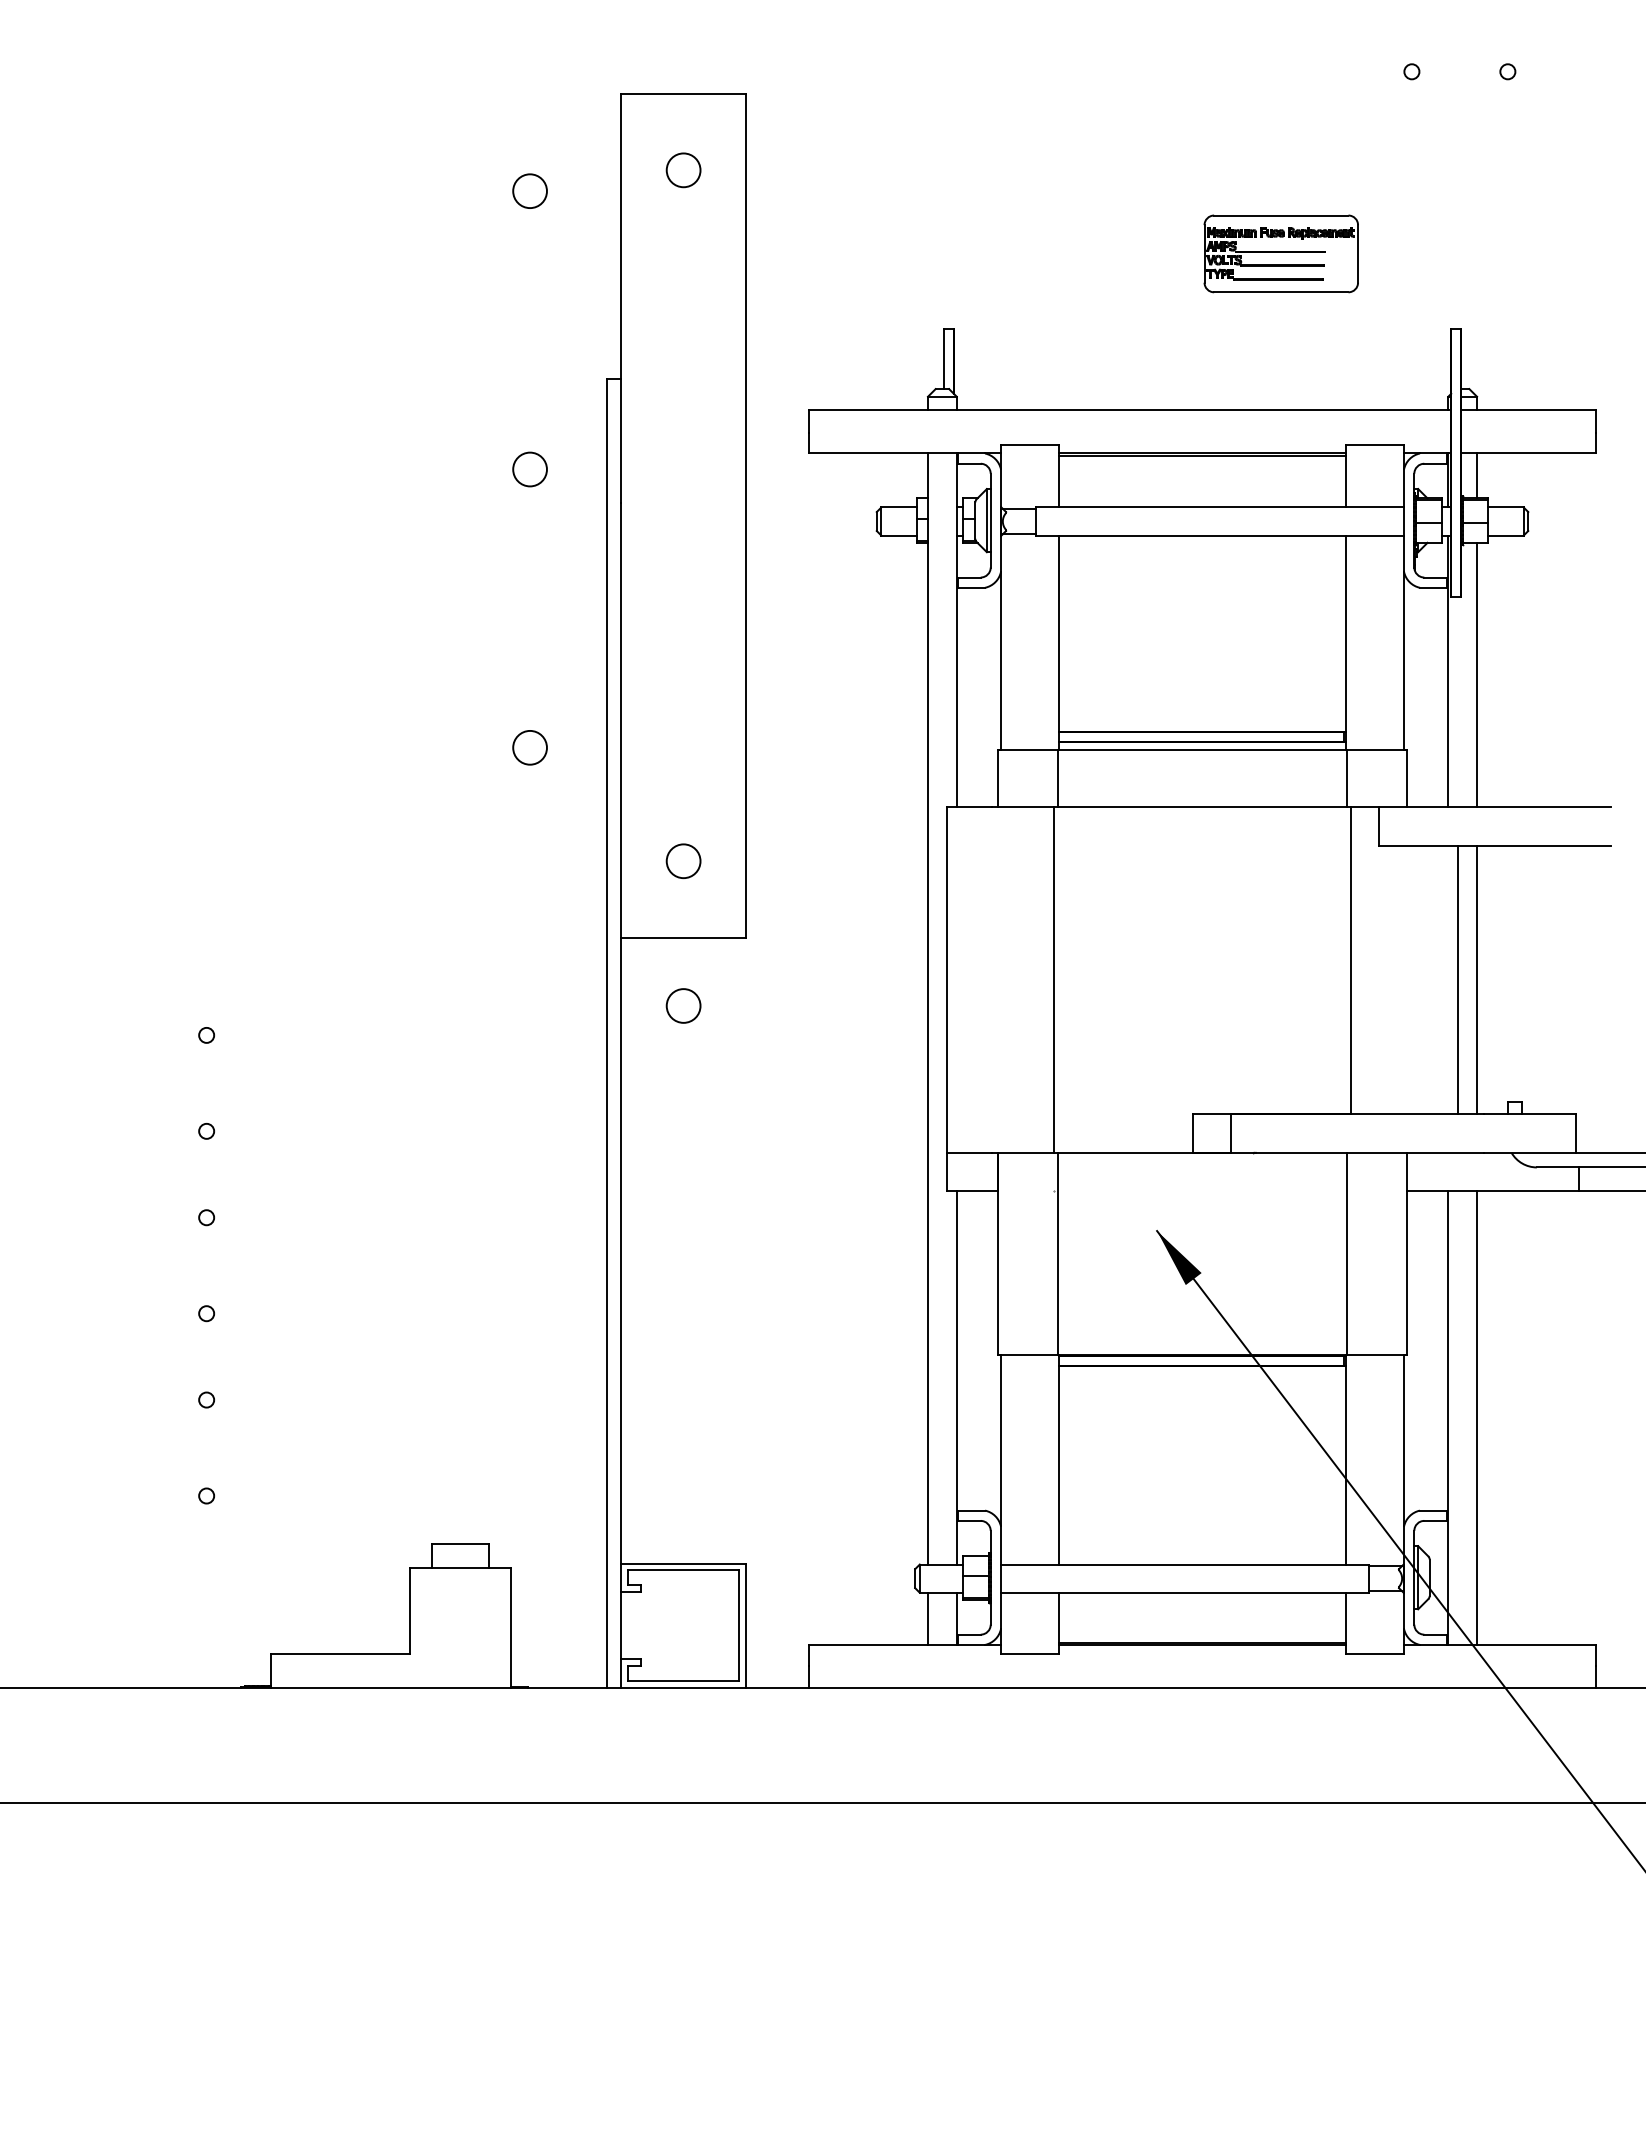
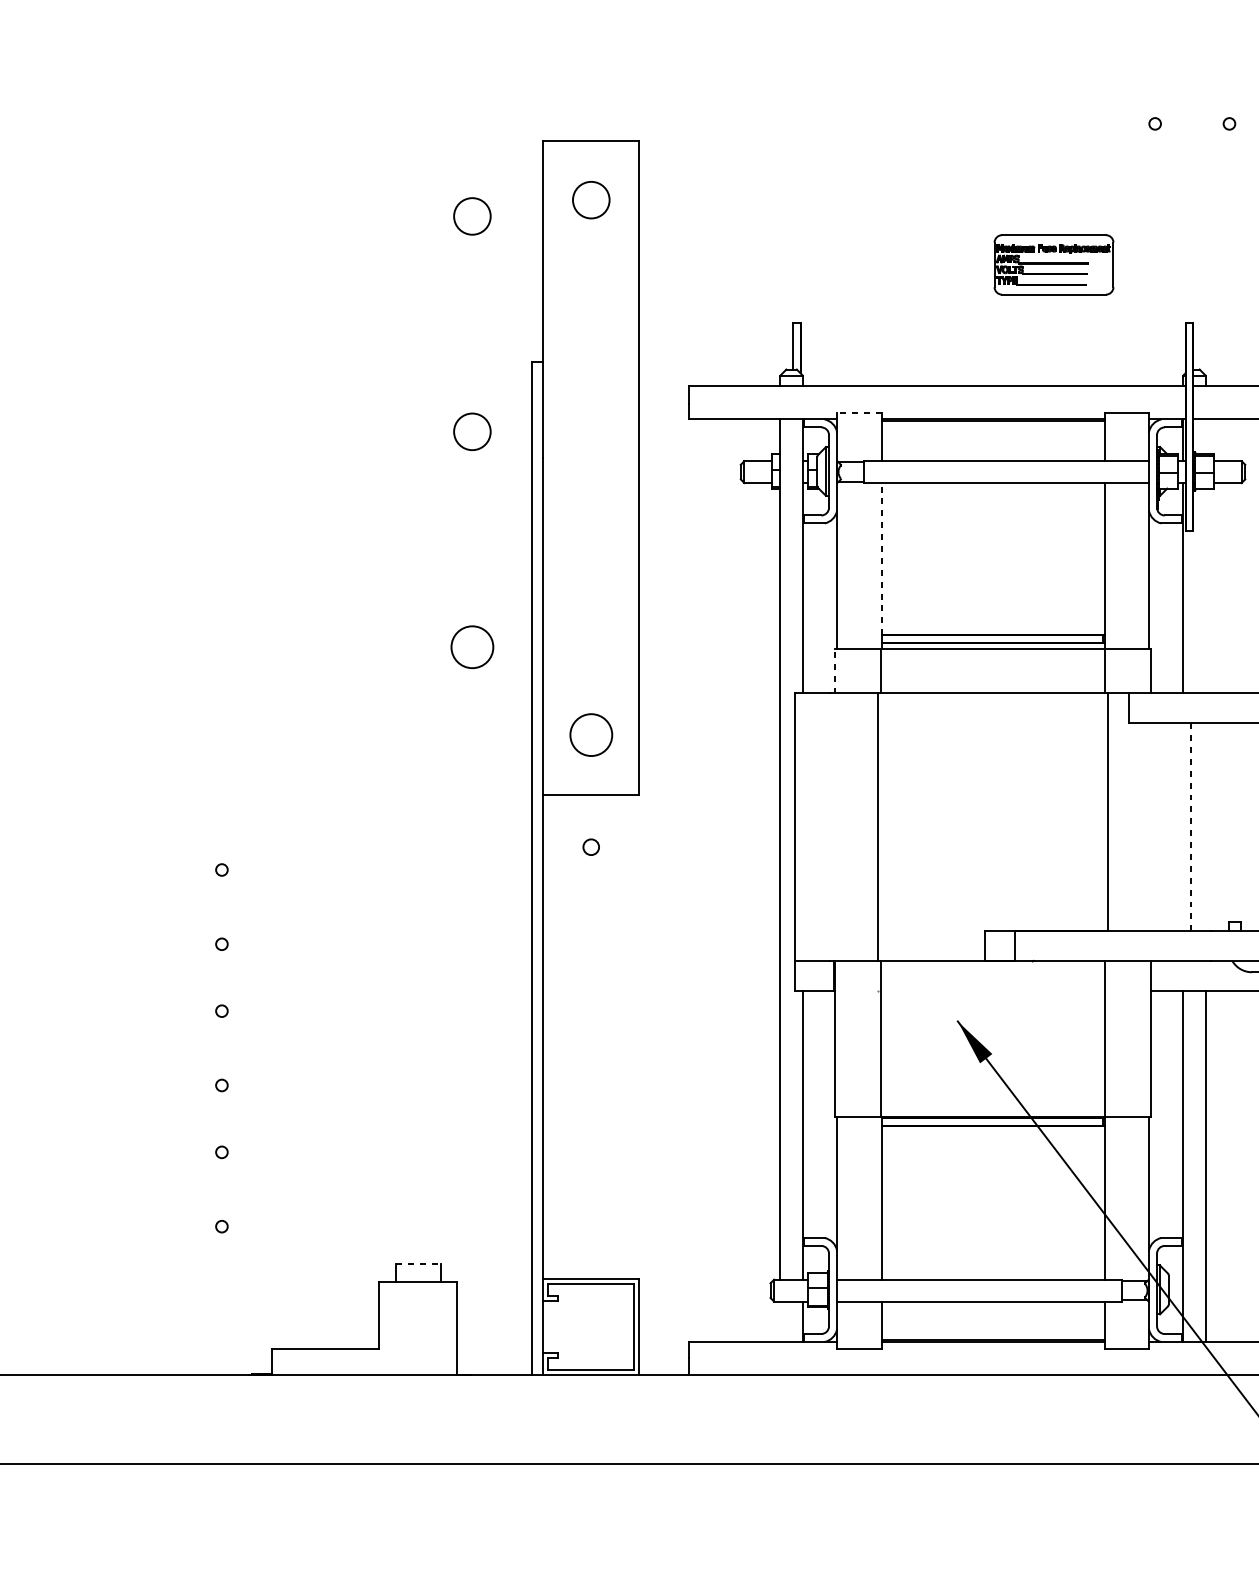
circle: (683, 170) -> (591, 200), size x1.4
circle: (529, 190) -> (471, 215), size x1.4
line: (1029, 444) -> (859, 412), solid -> dashed
circle: (529, 469) -> (471, 431), size x1.4
line: (1477, 475) -> (1205, 436), removed
line: (1058, 633) -> (881, 558), solid -> dashed
line: (1477, 674) -> (1205, 590), removed
circle: (529, 747) -> (471, 647), size x1.6
line: (997, 778) -> (834, 671), solid -> dashed
circle: (683, 861) -> (591, 735), size x1.6
line: (1477, 979) -> (1205, 826), removed
line: (1457, 980) -> (1190, 827), solid -> dashed
circle: (683, 1005) -> (591, 846), size x0.6
line: (460, 1544) -> (418, 1264), solid -> dashed
line: (928, 1618) -> (780, 1321), removed

